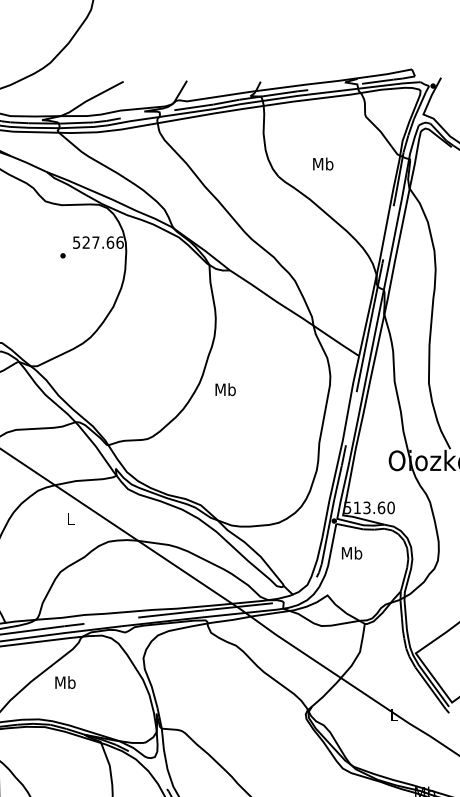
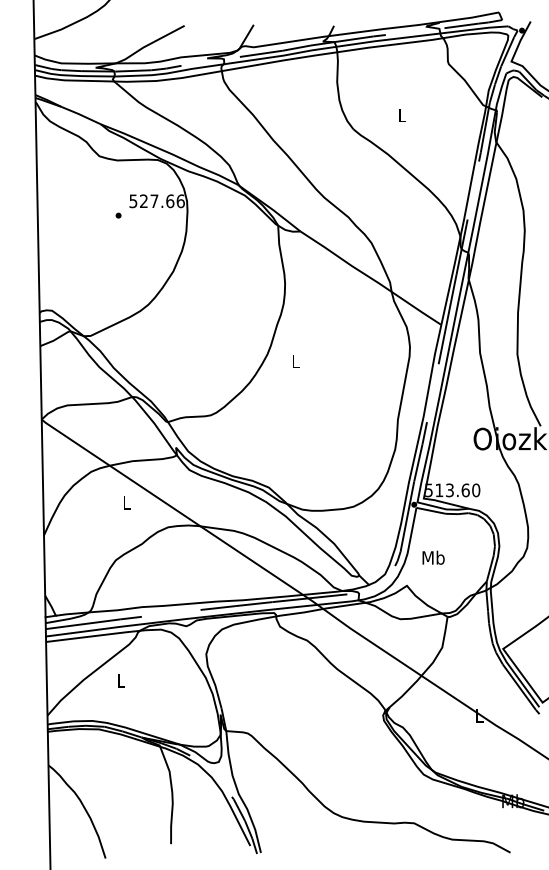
text: (323, 163) -> (402, 115), Mb -> L
text: (225, 389) -> (295, 361), Mb -> L
text: (351, 552) -> (433, 557), moved
text: (65, 682) -> (121, 680), Mb -> L

